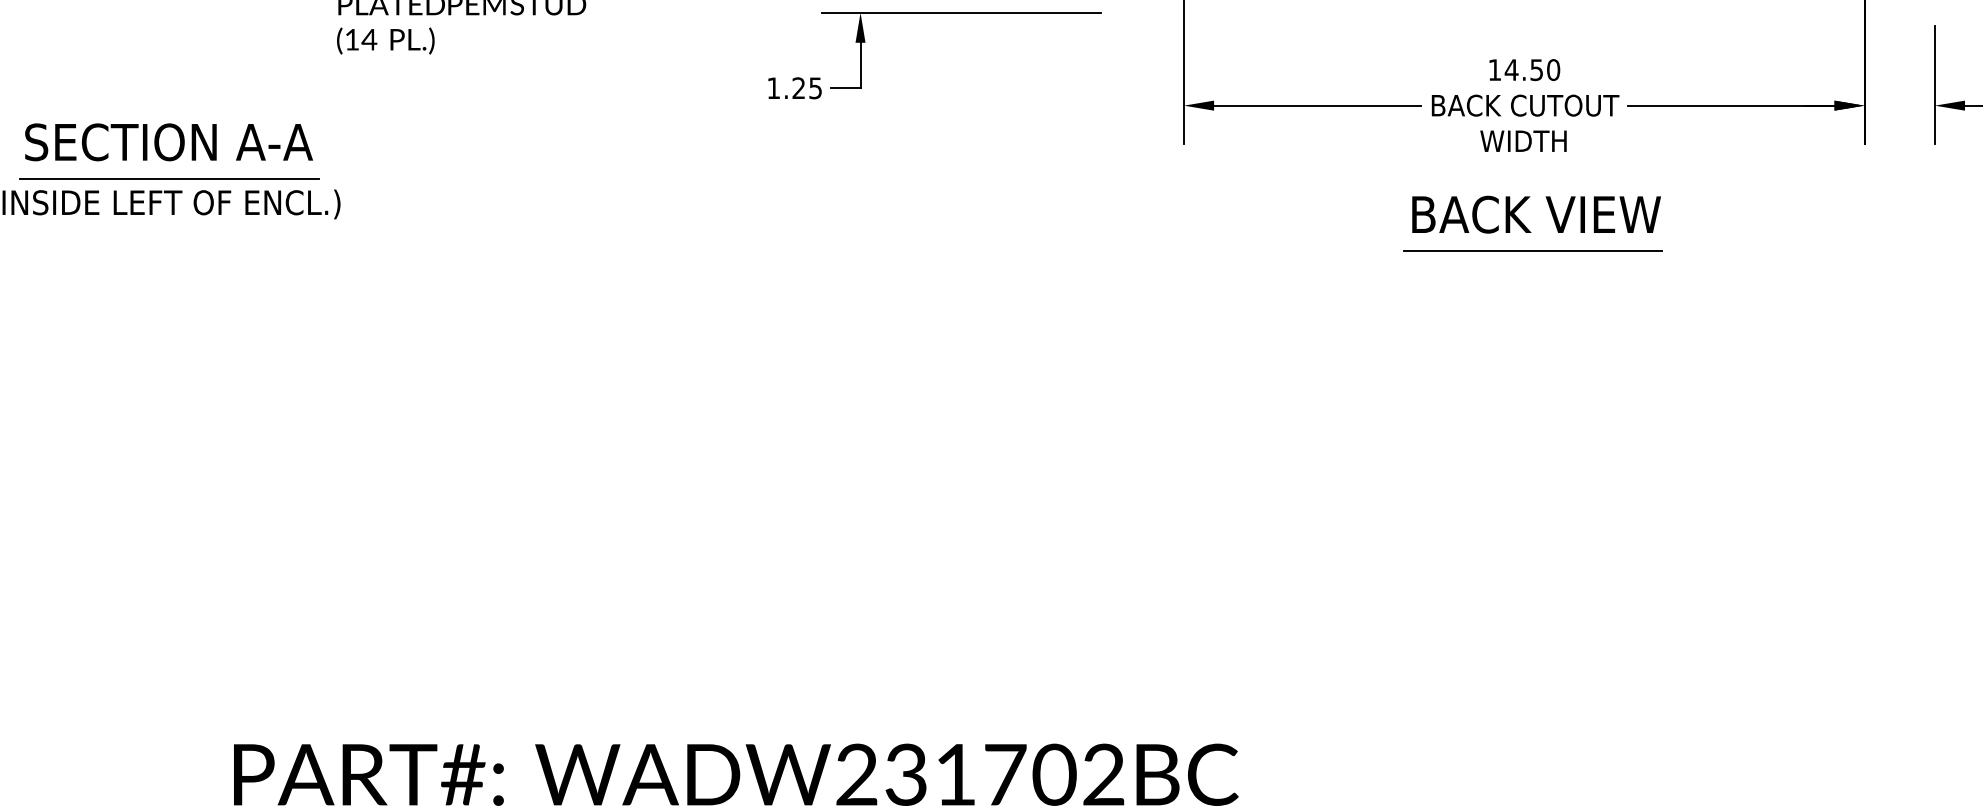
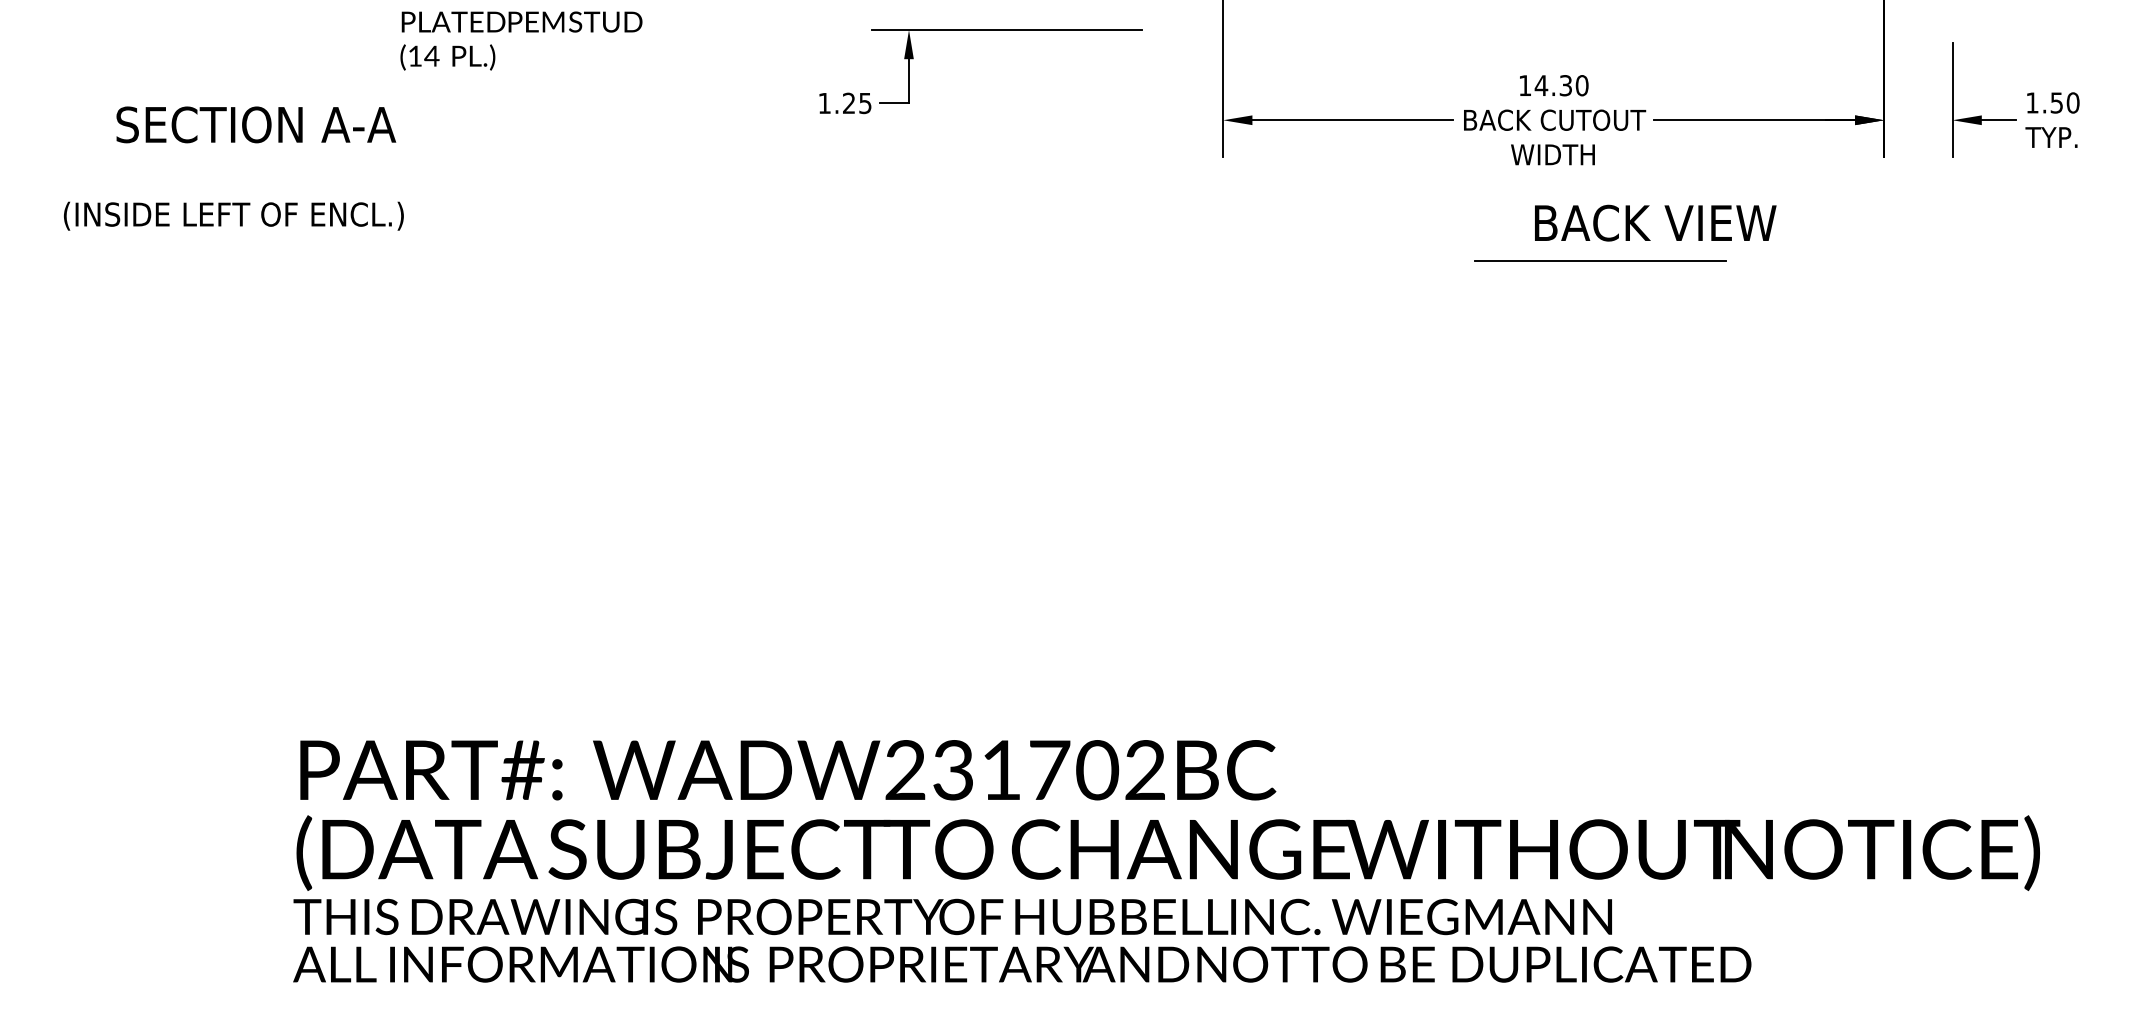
text: (1536, 69) -> (1565, 85), 14.50 -> 14.30
text: (169, 141) -> (256, 124), moved
line: (169, 178) -> (237, 191), removed
text: (1536, 213) -> (1655, 222), moved
line: (1533, 250) -> (1600, 260), moved

